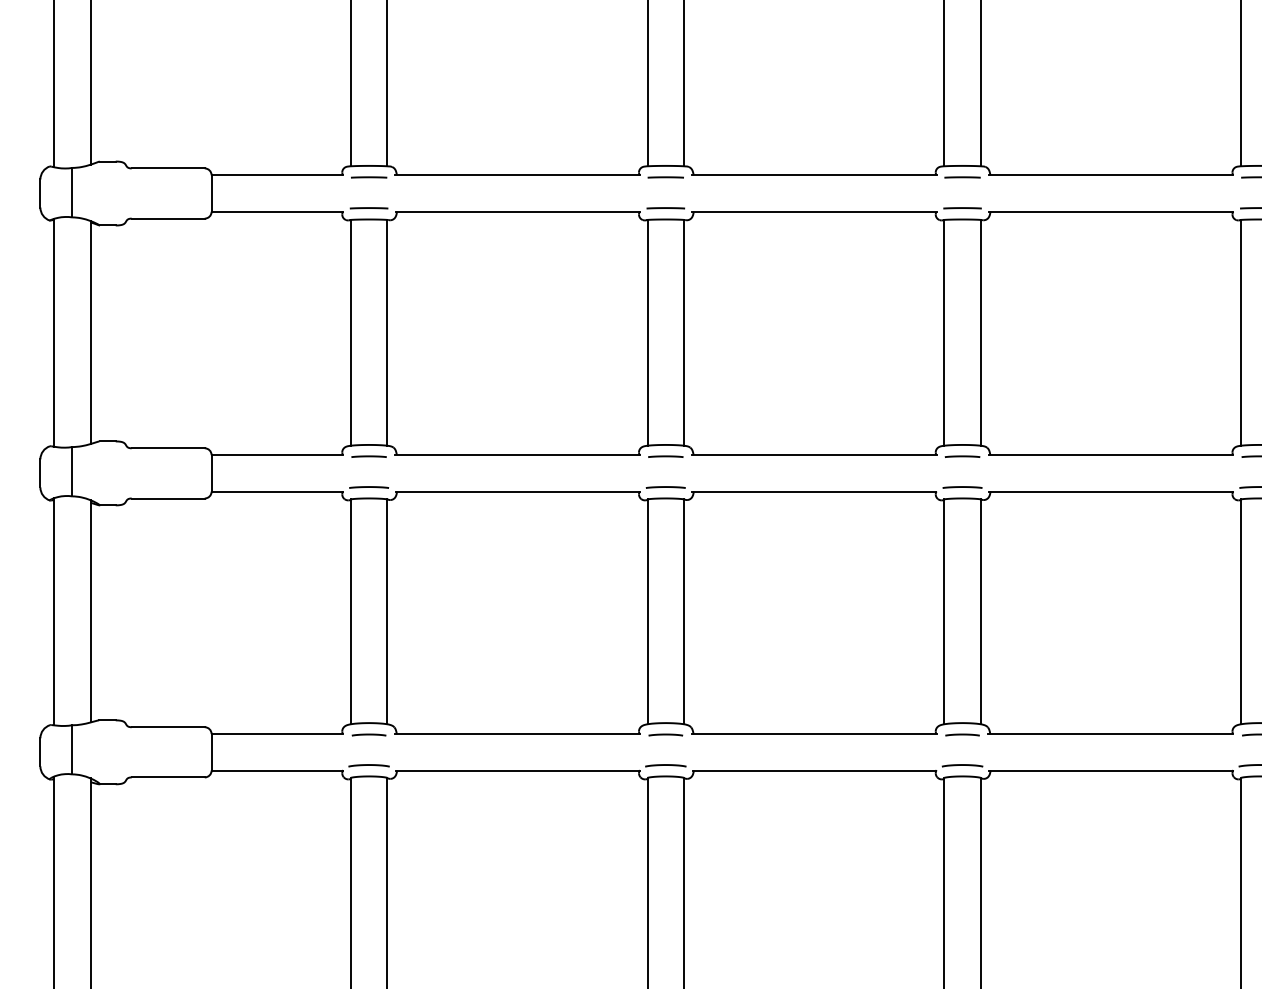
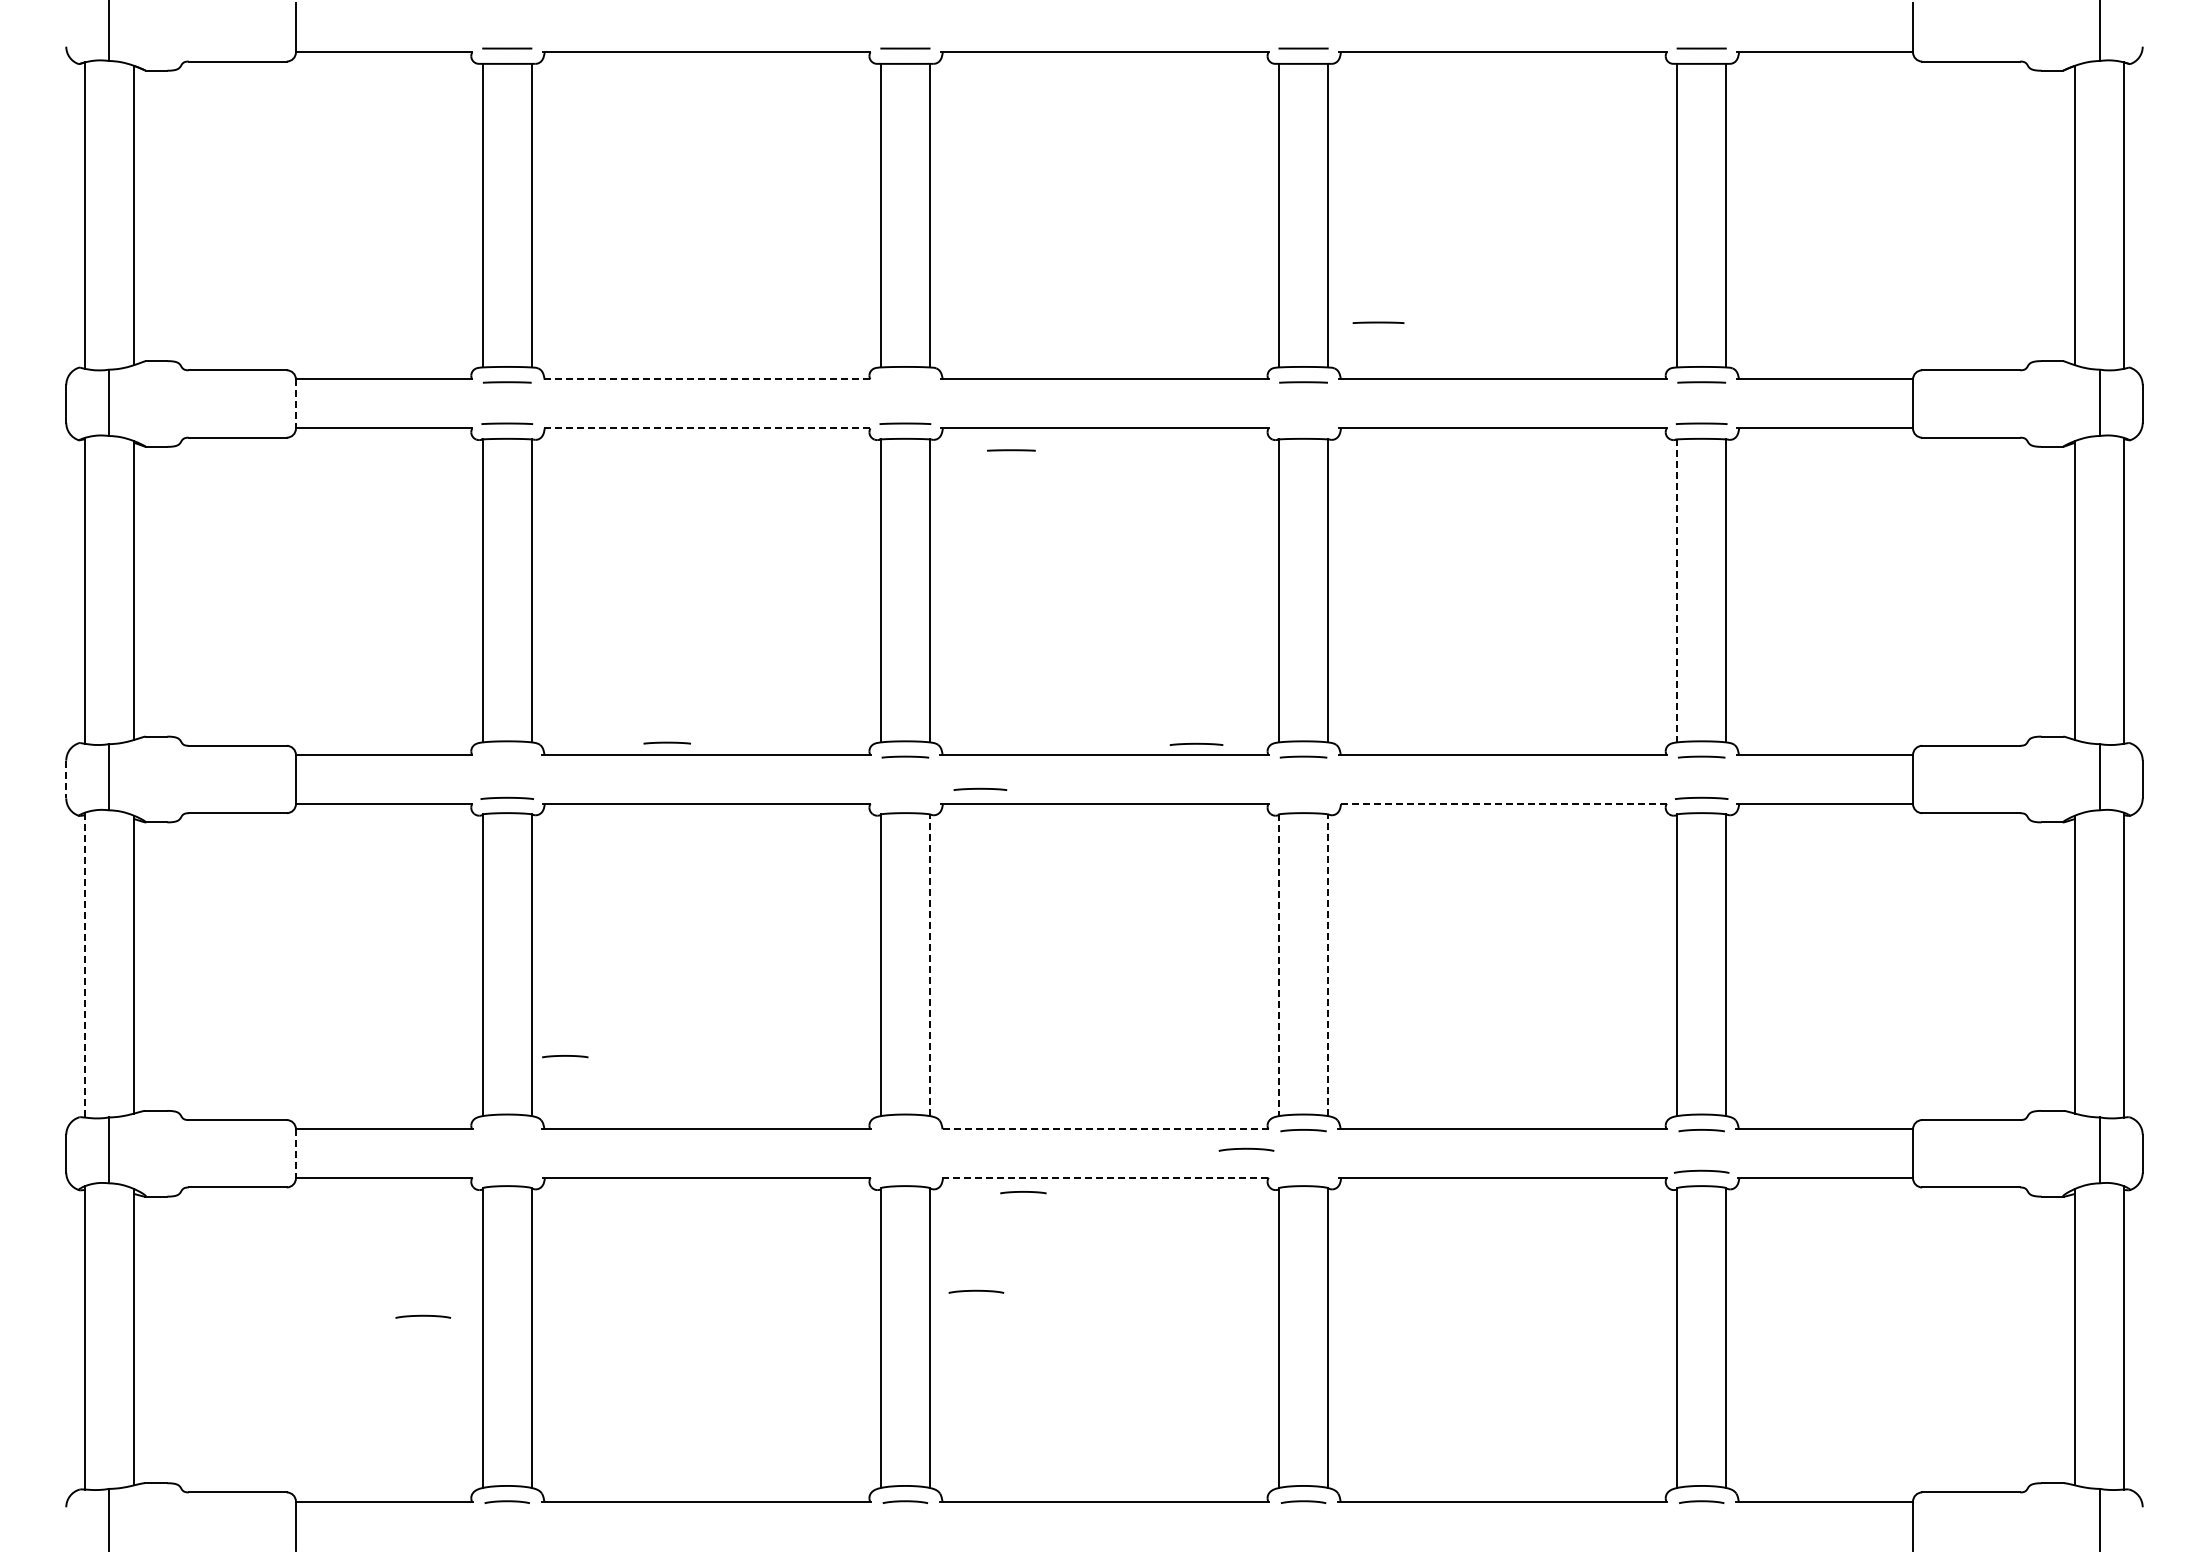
line: (516, 175) -> (705, 379), solid -> dashed
line: (665, 177) -> (1011, 450), moved
line: (211, 193) -> (295, 404), solid -> dashed
line: (962, 208) -> (1378, 322), moved
line: (517, 211) -> (706, 428), solid -> dashed
line: (1241, 333) -> (1677, 591), solid -> dashed
line: (368, 456) -> (666, 742), moved
line: (40, 473) -> (66, 779), solid -> dashed
line: (665, 486) -> (980, 788), moved
line: (962, 486) -> (1196, 743), moved
line: (1110, 492) -> (1502, 804), solid -> dashed
line: (54, 612) -> (84, 965), solid -> dashed
line: (683, 612) -> (929, 965), solid -> dashed
line: (944, 612) -> (1279, 965), solid -> dashed
line: (981, 612) -> (1328, 965), solid -> dashed
curve: (369, 734) -> (565, 1056), moved
line: (665, 734) -> (1023, 1192), moved
line: (814, 734) -> (1104, 1129), solid -> dashed
line: (211, 752) -> (295, 1153), solid -> dashed
curve: (369, 765) -> (423, 1316), moved
curve: (665, 765) -> (976, 1291), moved
curve: (962, 765) -> (1246, 1149), moved
line: (814, 770) -> (1104, 1178), solid -> dashed

